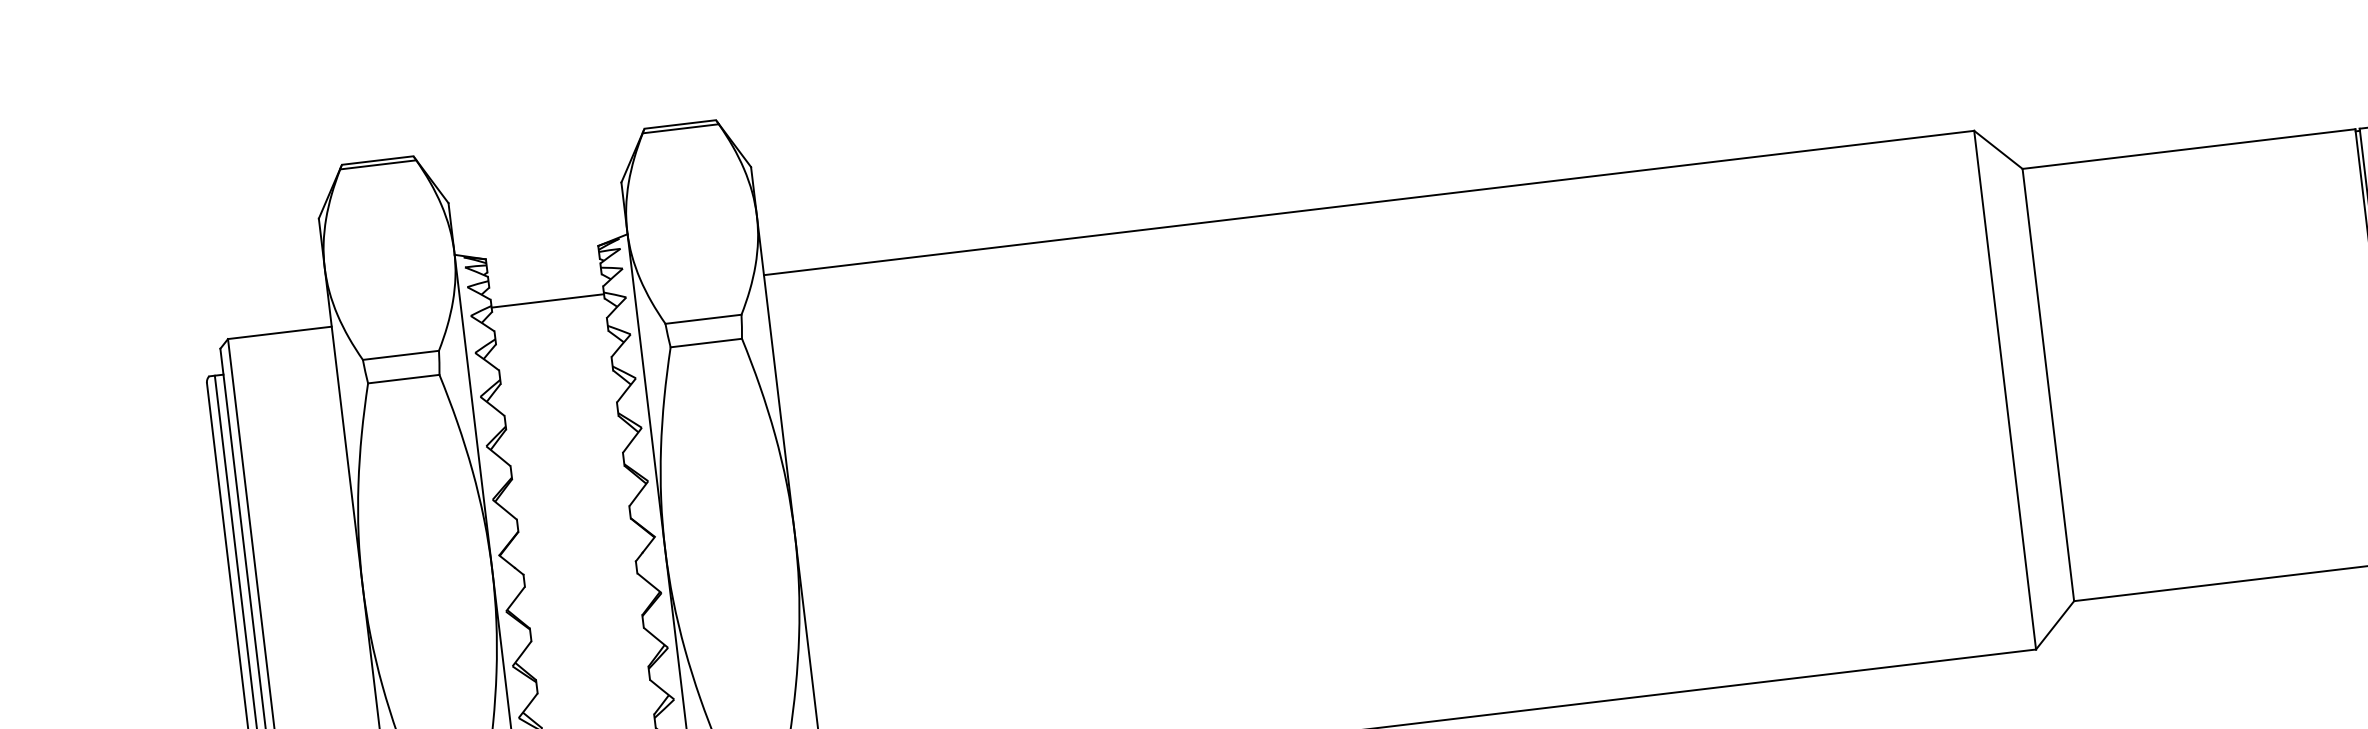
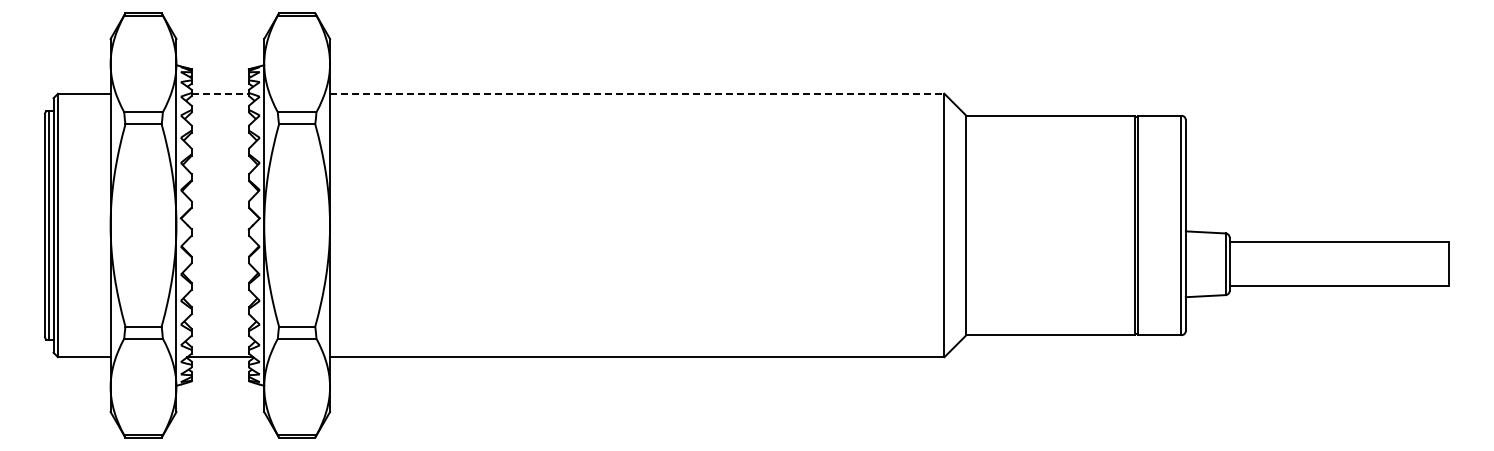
line: (1369, 202) -> (637, 93), solid -> dashed
line: (548, 300) -> (220, 93), solid -> dashed

